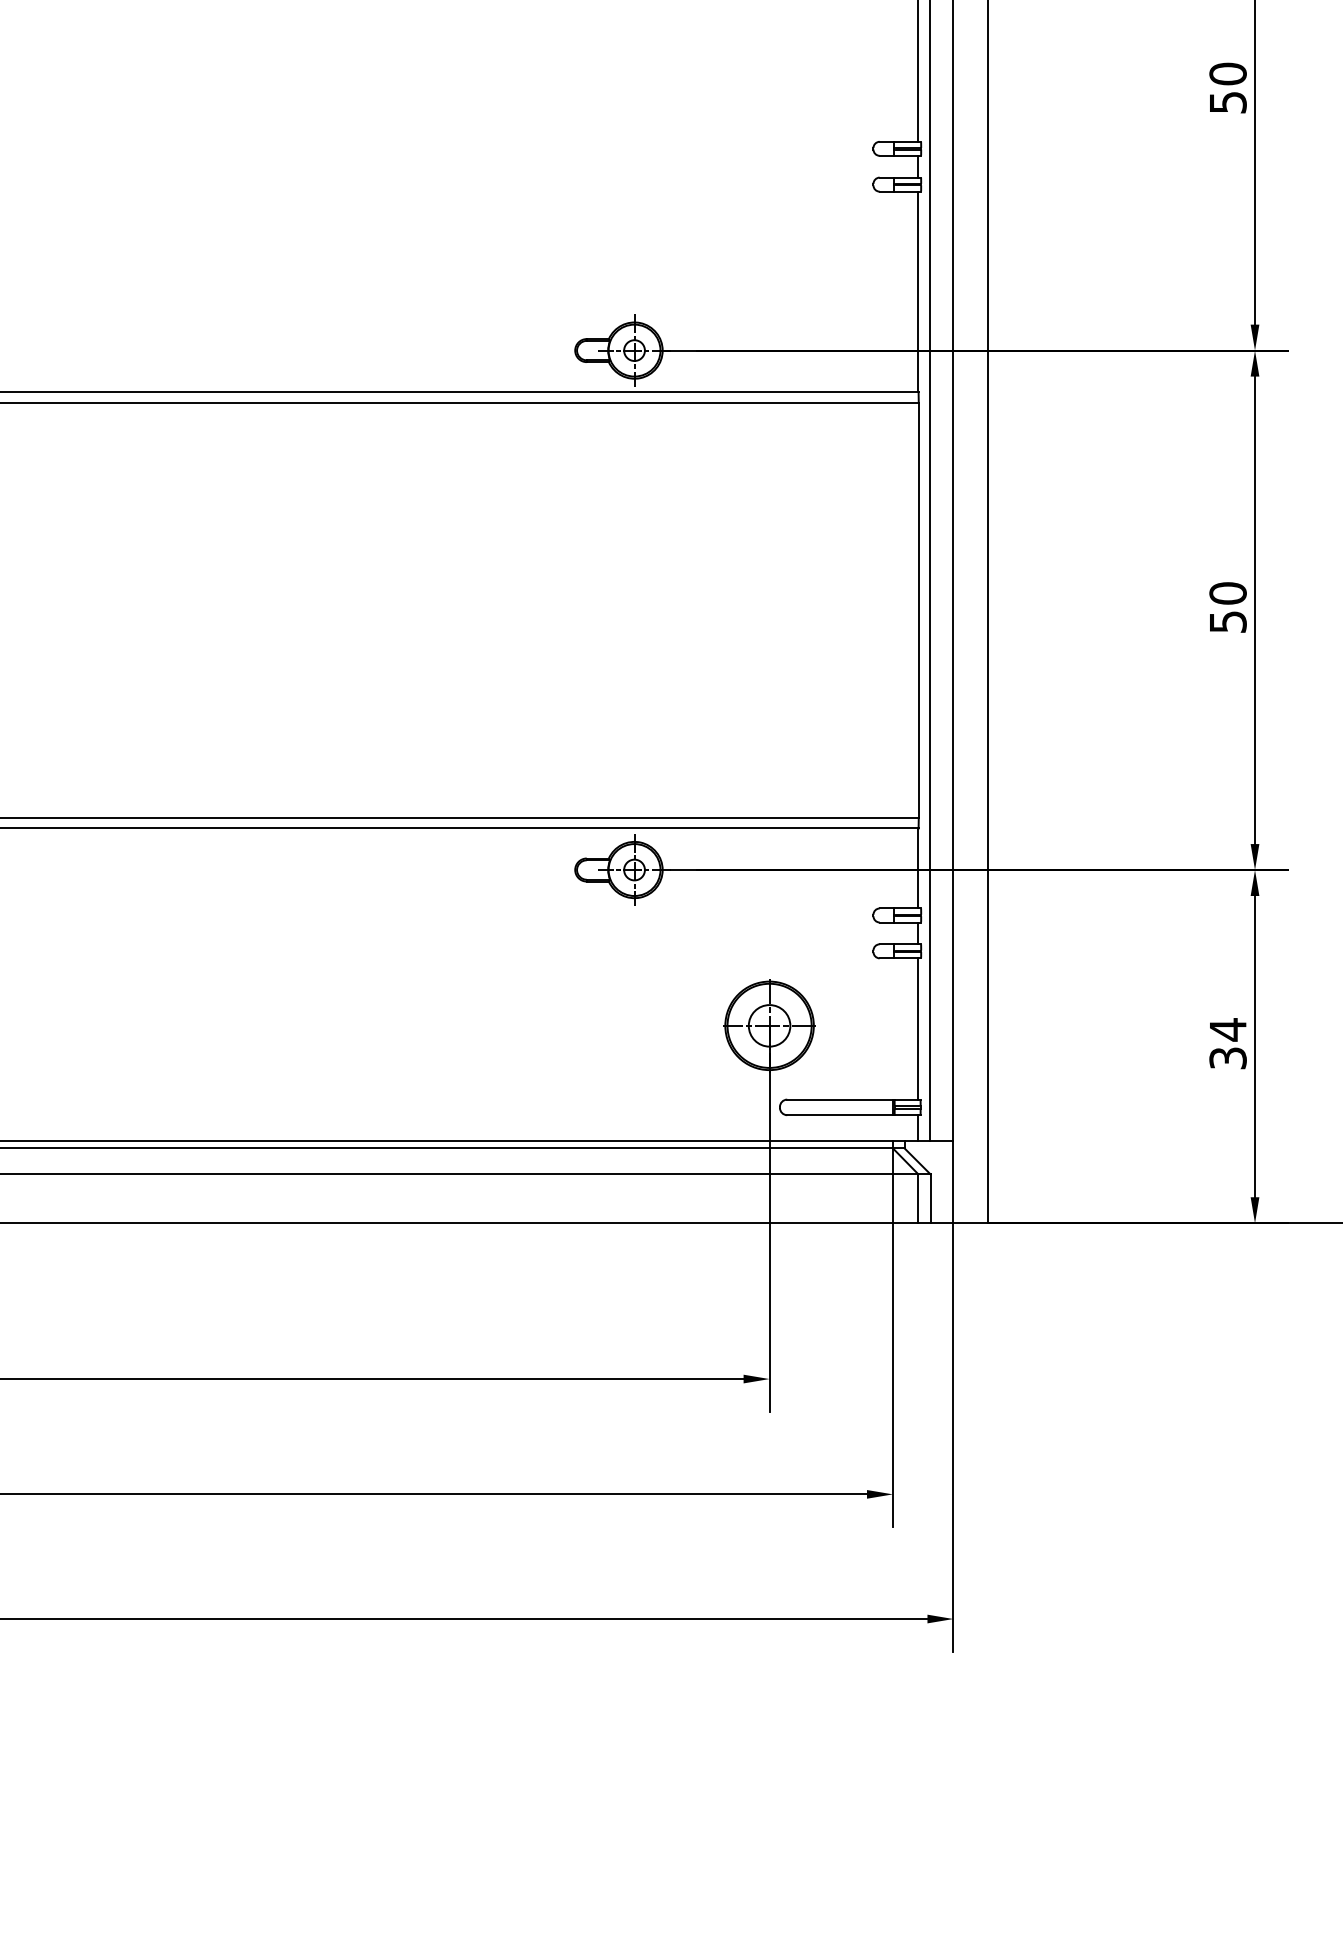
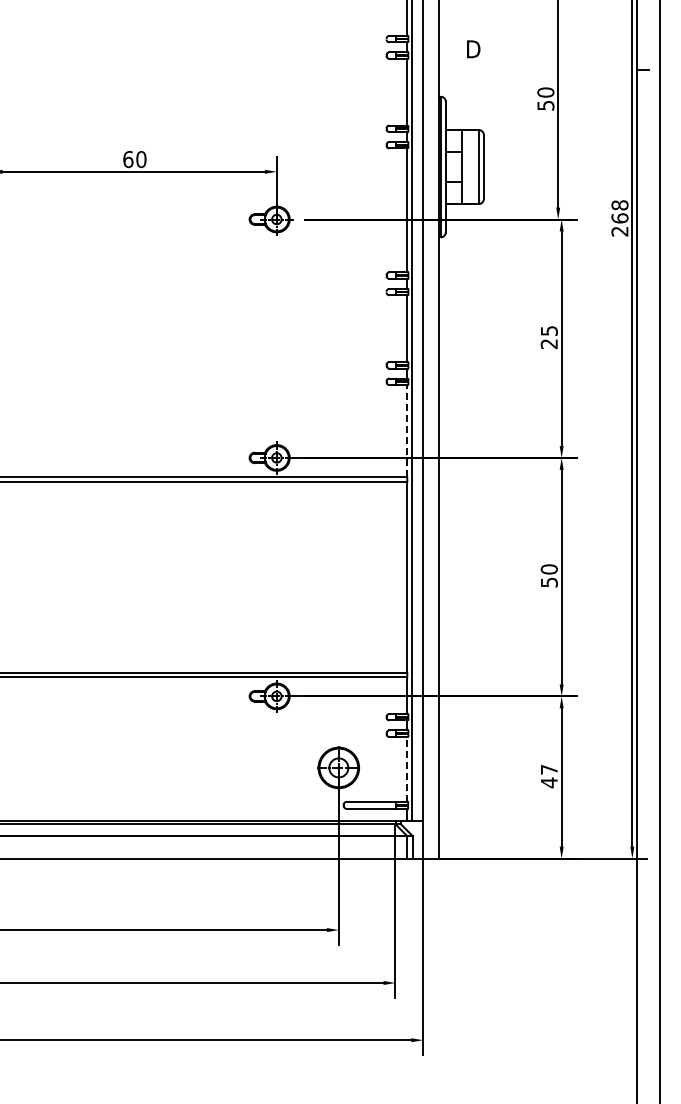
text: (1226, 86) -> (548, 336), 50 -> 25
line: (919, 290) -> (407, 430), solid -> dashed
line: (919, 1027) -> (407, 768), solid -> dashed
text: (1226, 1044) -> (548, 776), 34 -> 47

